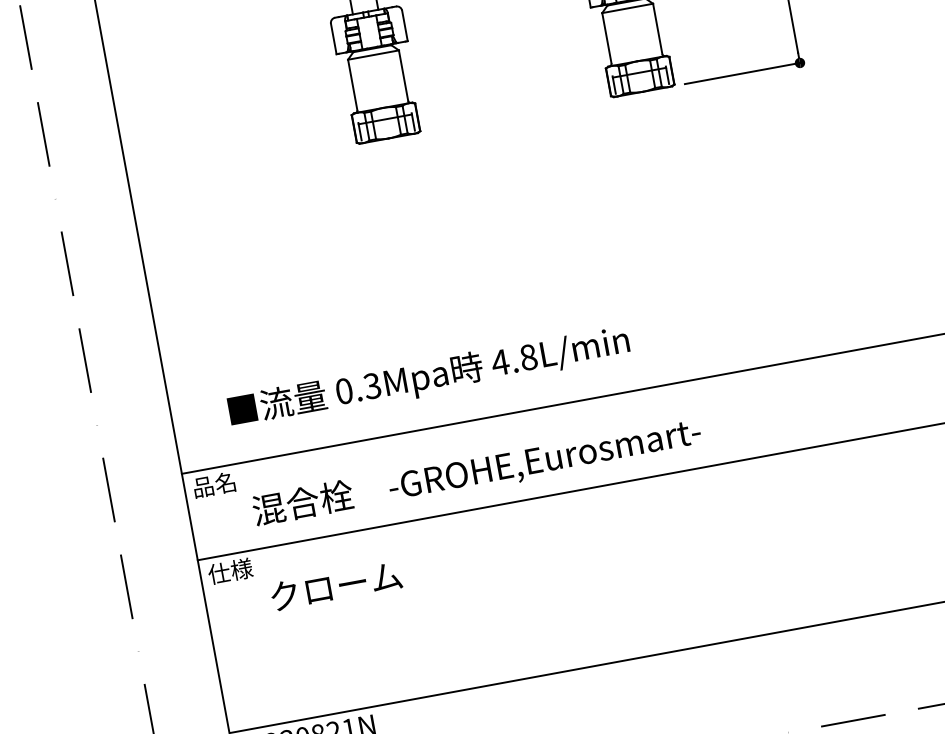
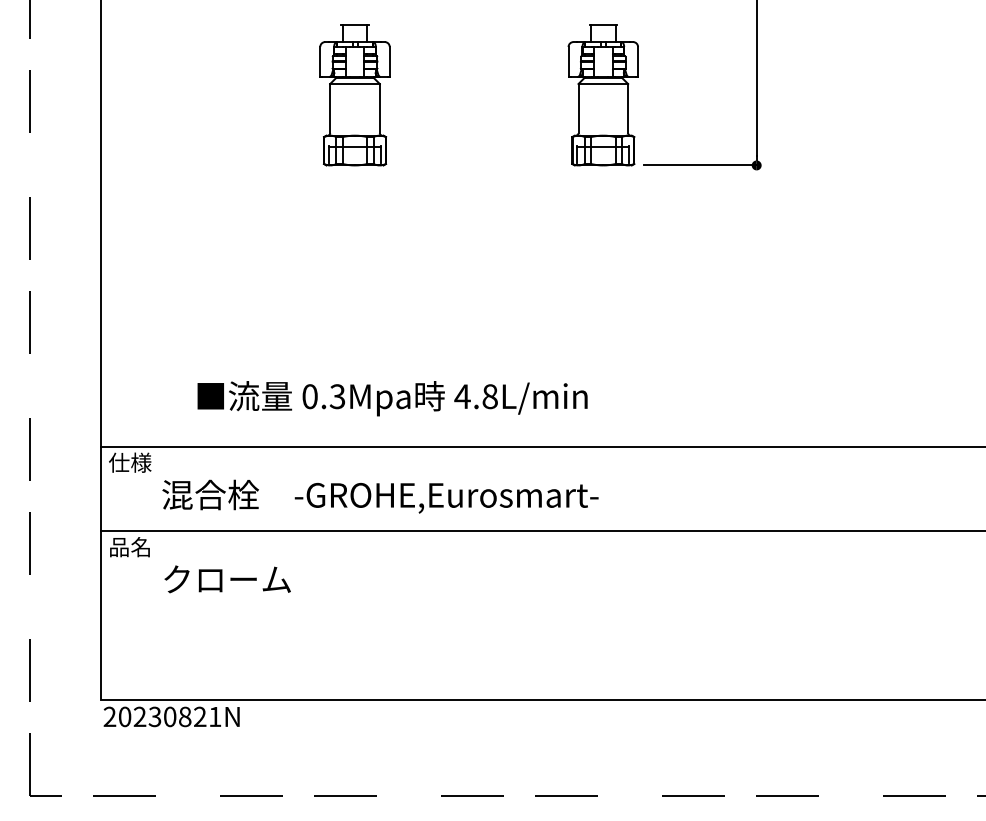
text: (428, 377) -> (392, 398), moved
text: (214, 484) -> (130, 462), 品名 -> 仕様
text: (230, 571) -> (130, 547), 仕様 -> 品名

